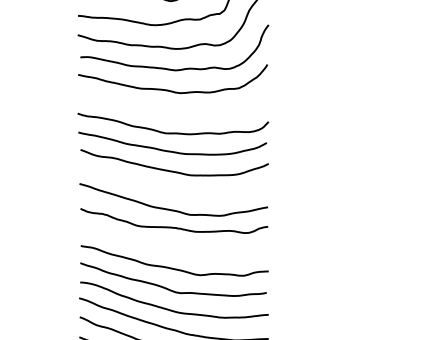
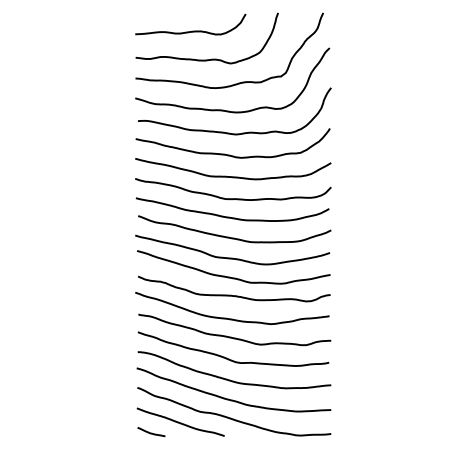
curve: (173, 111) -> (233, 176), added
curve: (172, 190) -> (232, 257), added
curve: (172, 249) -> (232, 318), added

